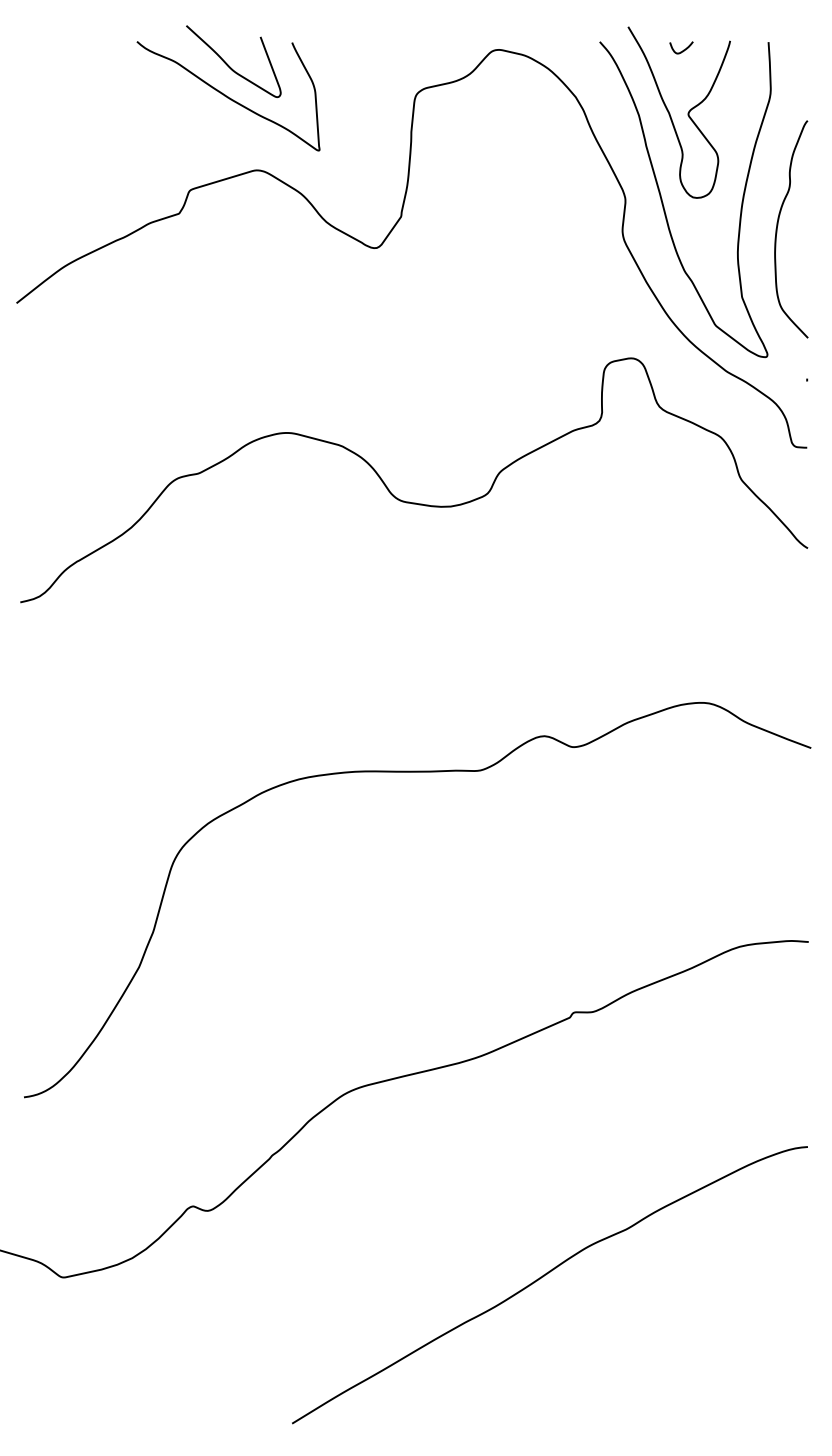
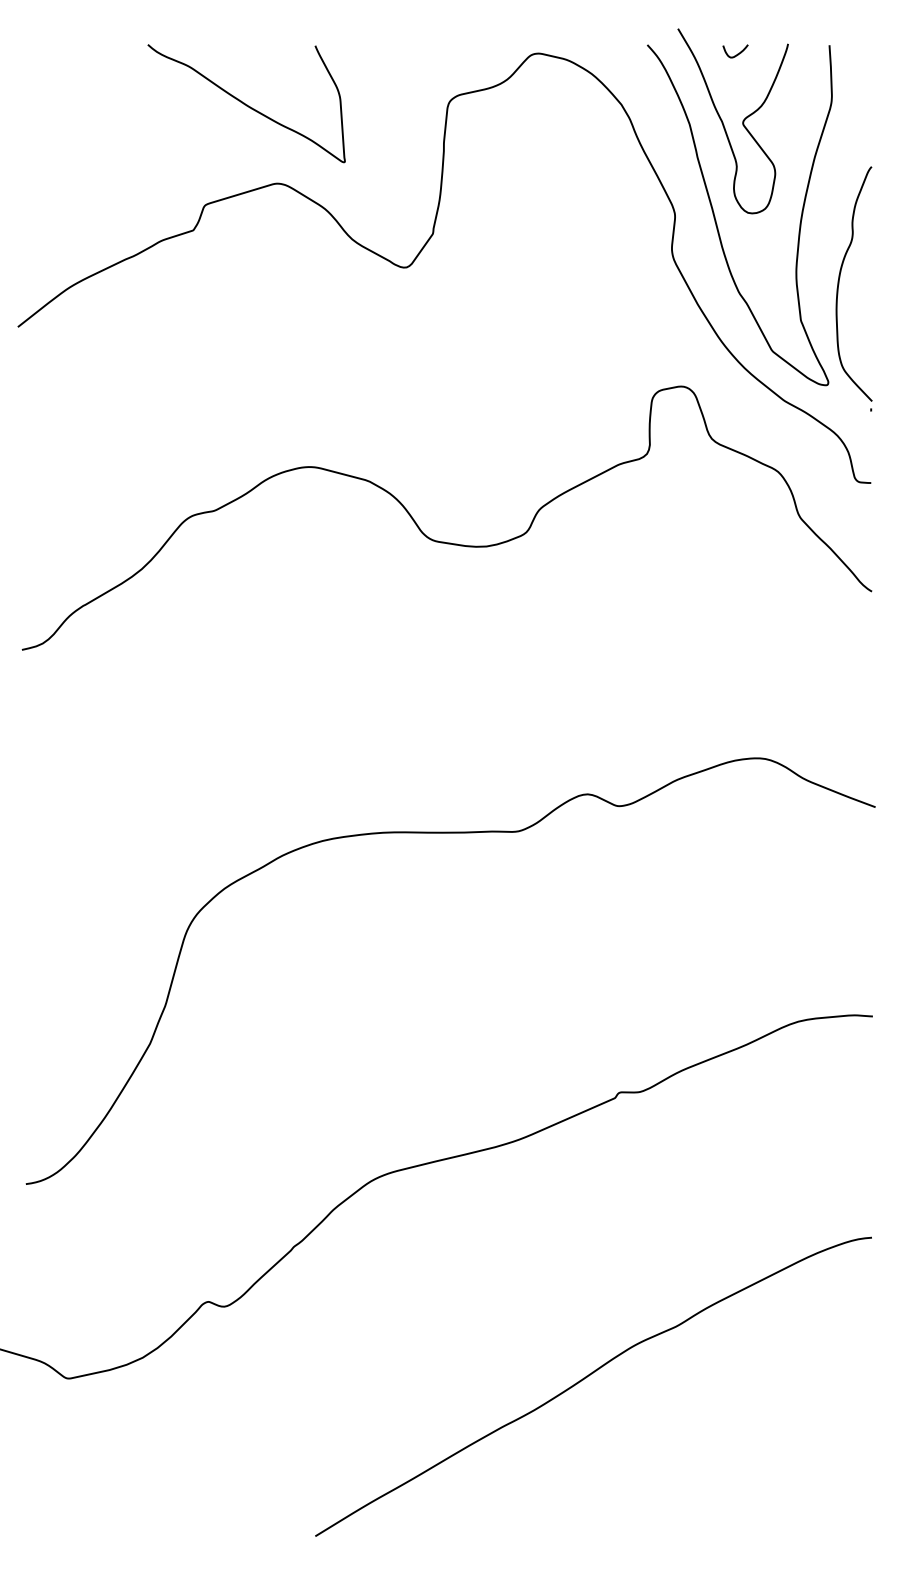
curve: (229, 65) -> (247, 70), removed
curve: (778, 225) -> (840, 279), moved

